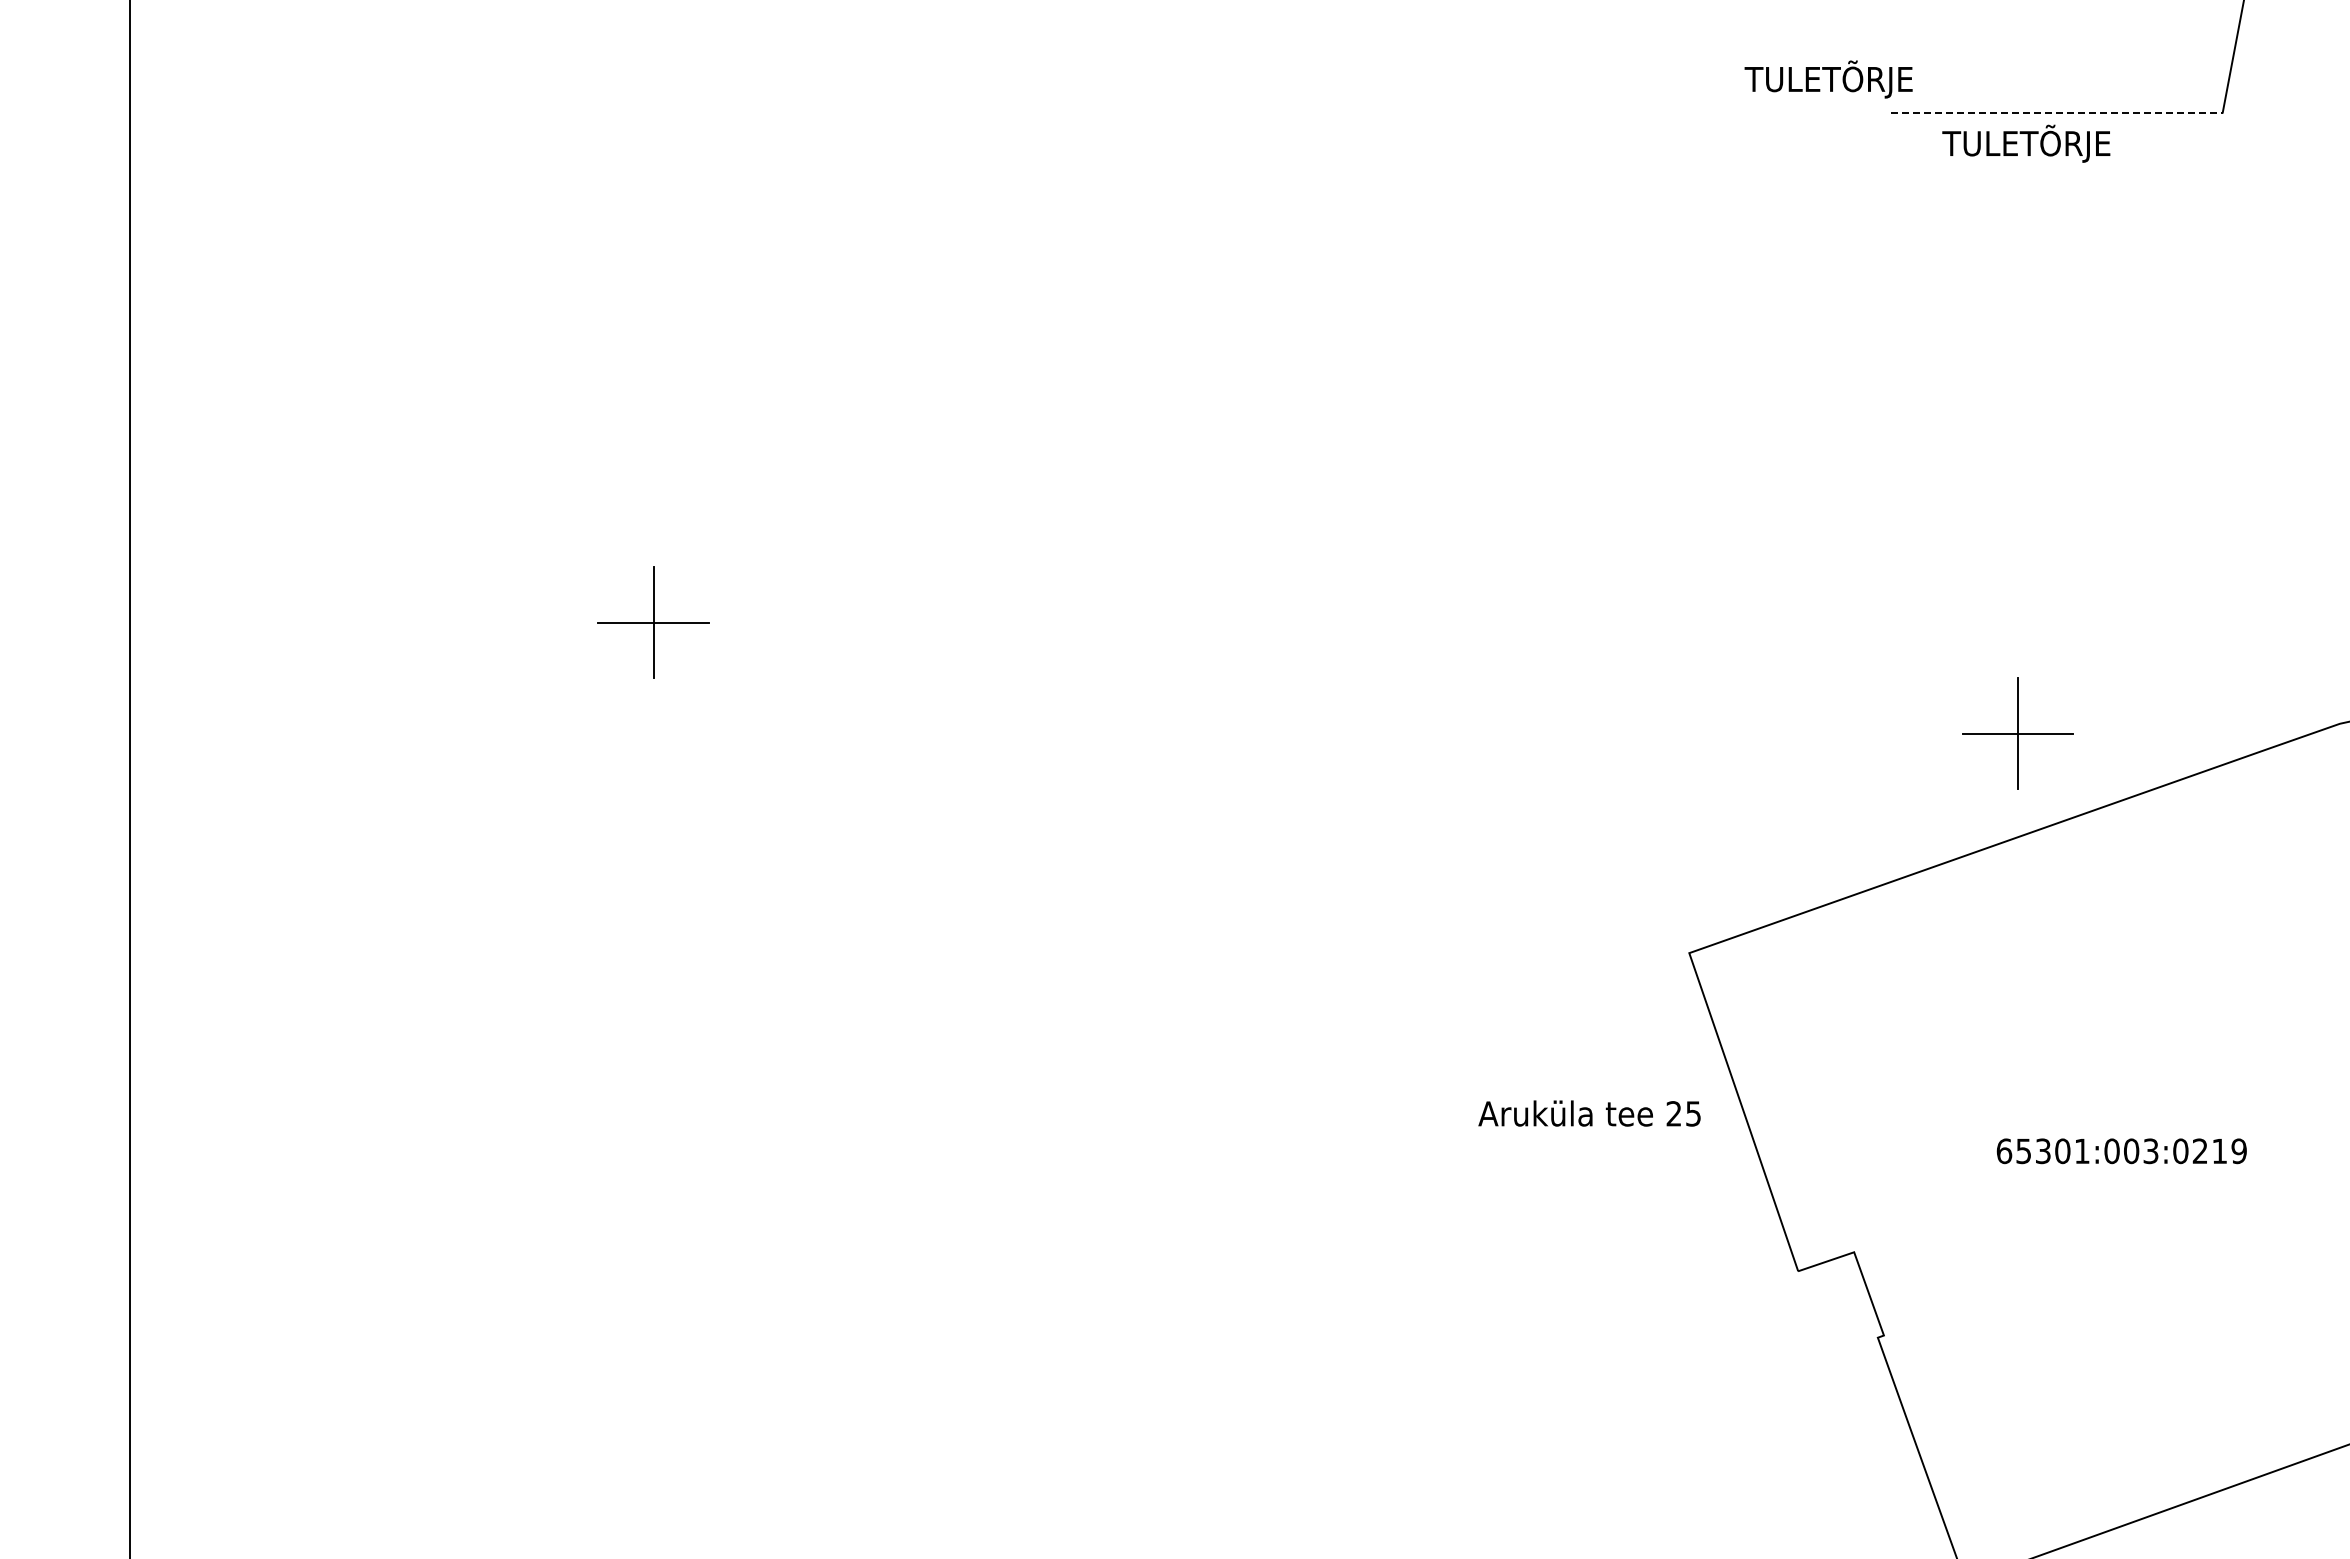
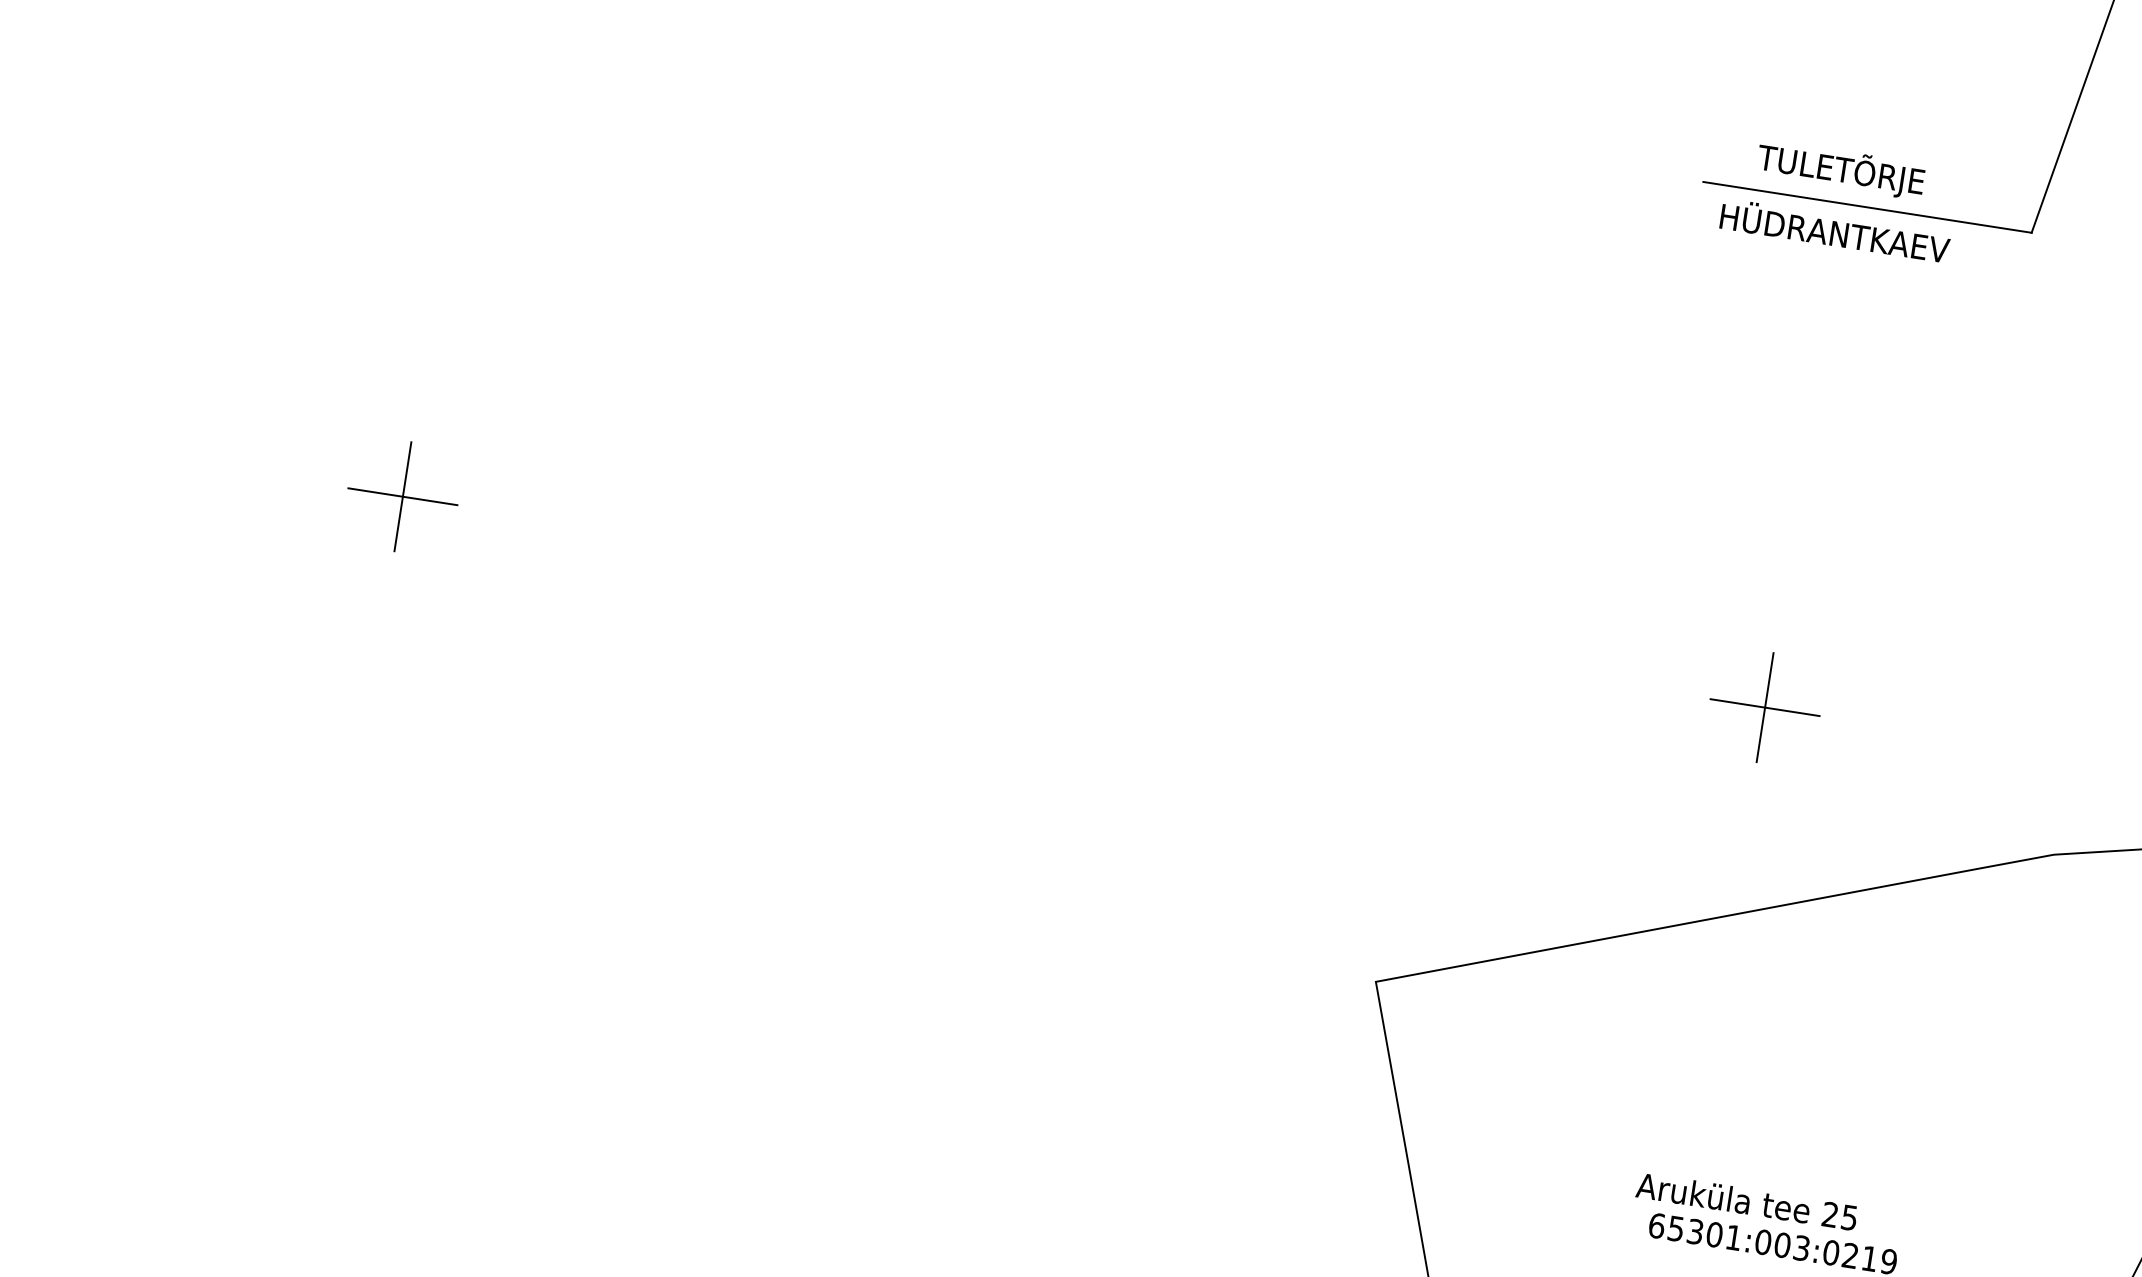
text: (1828, 79) -> (1840, 169), moved
line: (2057, 112) -> (1868, 207), dashed -> solid
text: (2028, 143) -> (1834, 233), TULETÕRJE -> HÜDRANTKAEV
part: (2017, 733) -> (1764, 707), moved
text: (1589, 1113) -> (1746, 1201), moved

